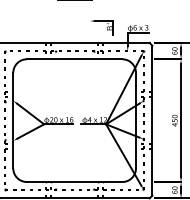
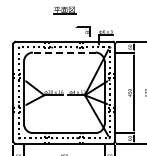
line: (73, 59) -> (63, 52), solid -> dashed

